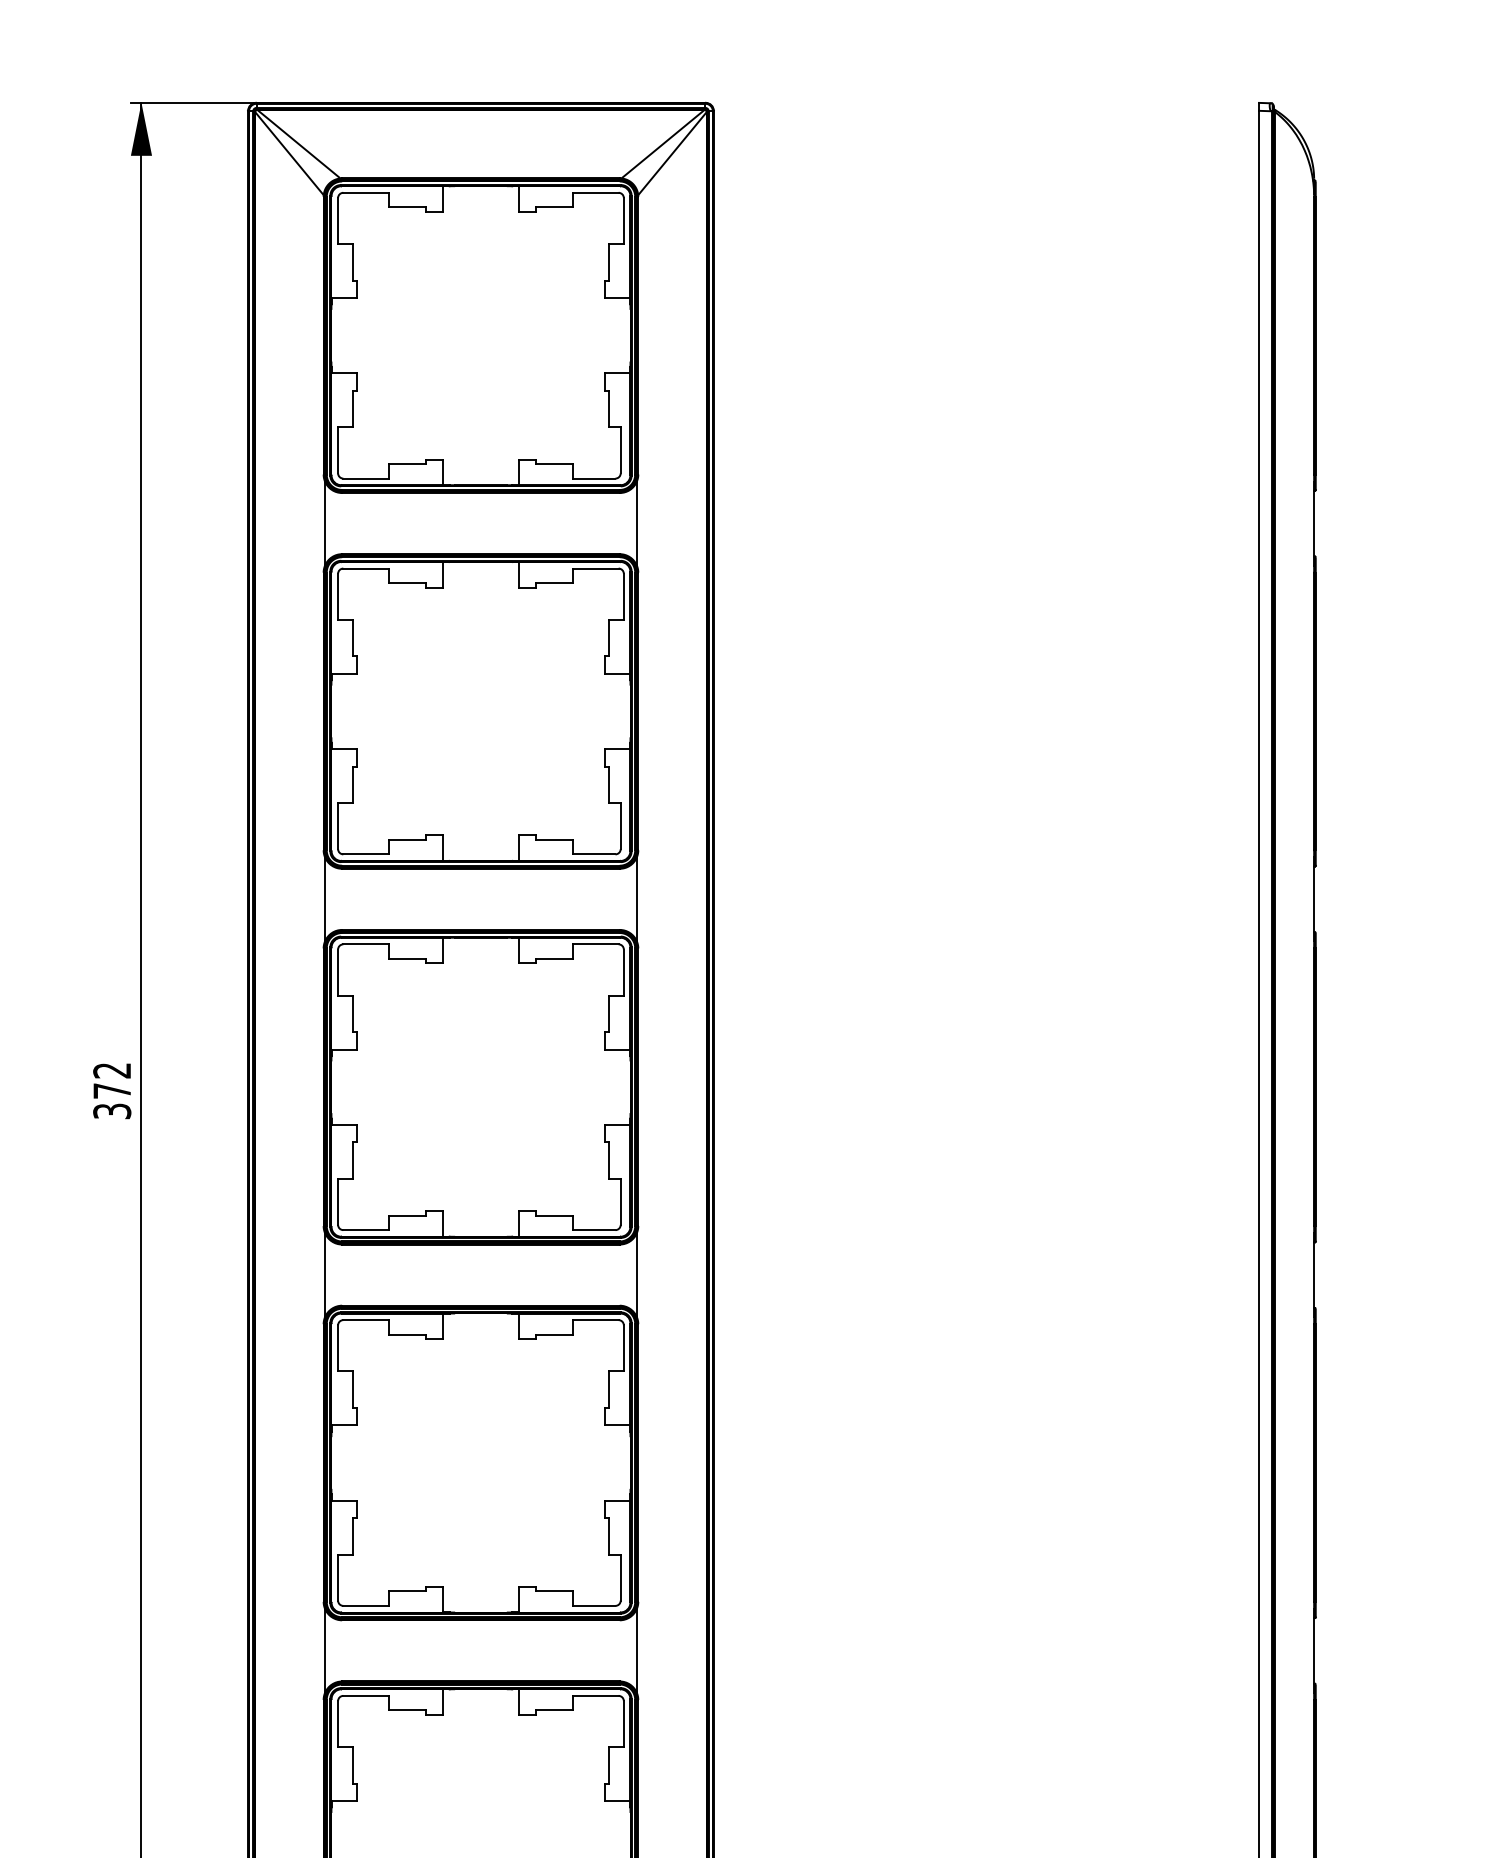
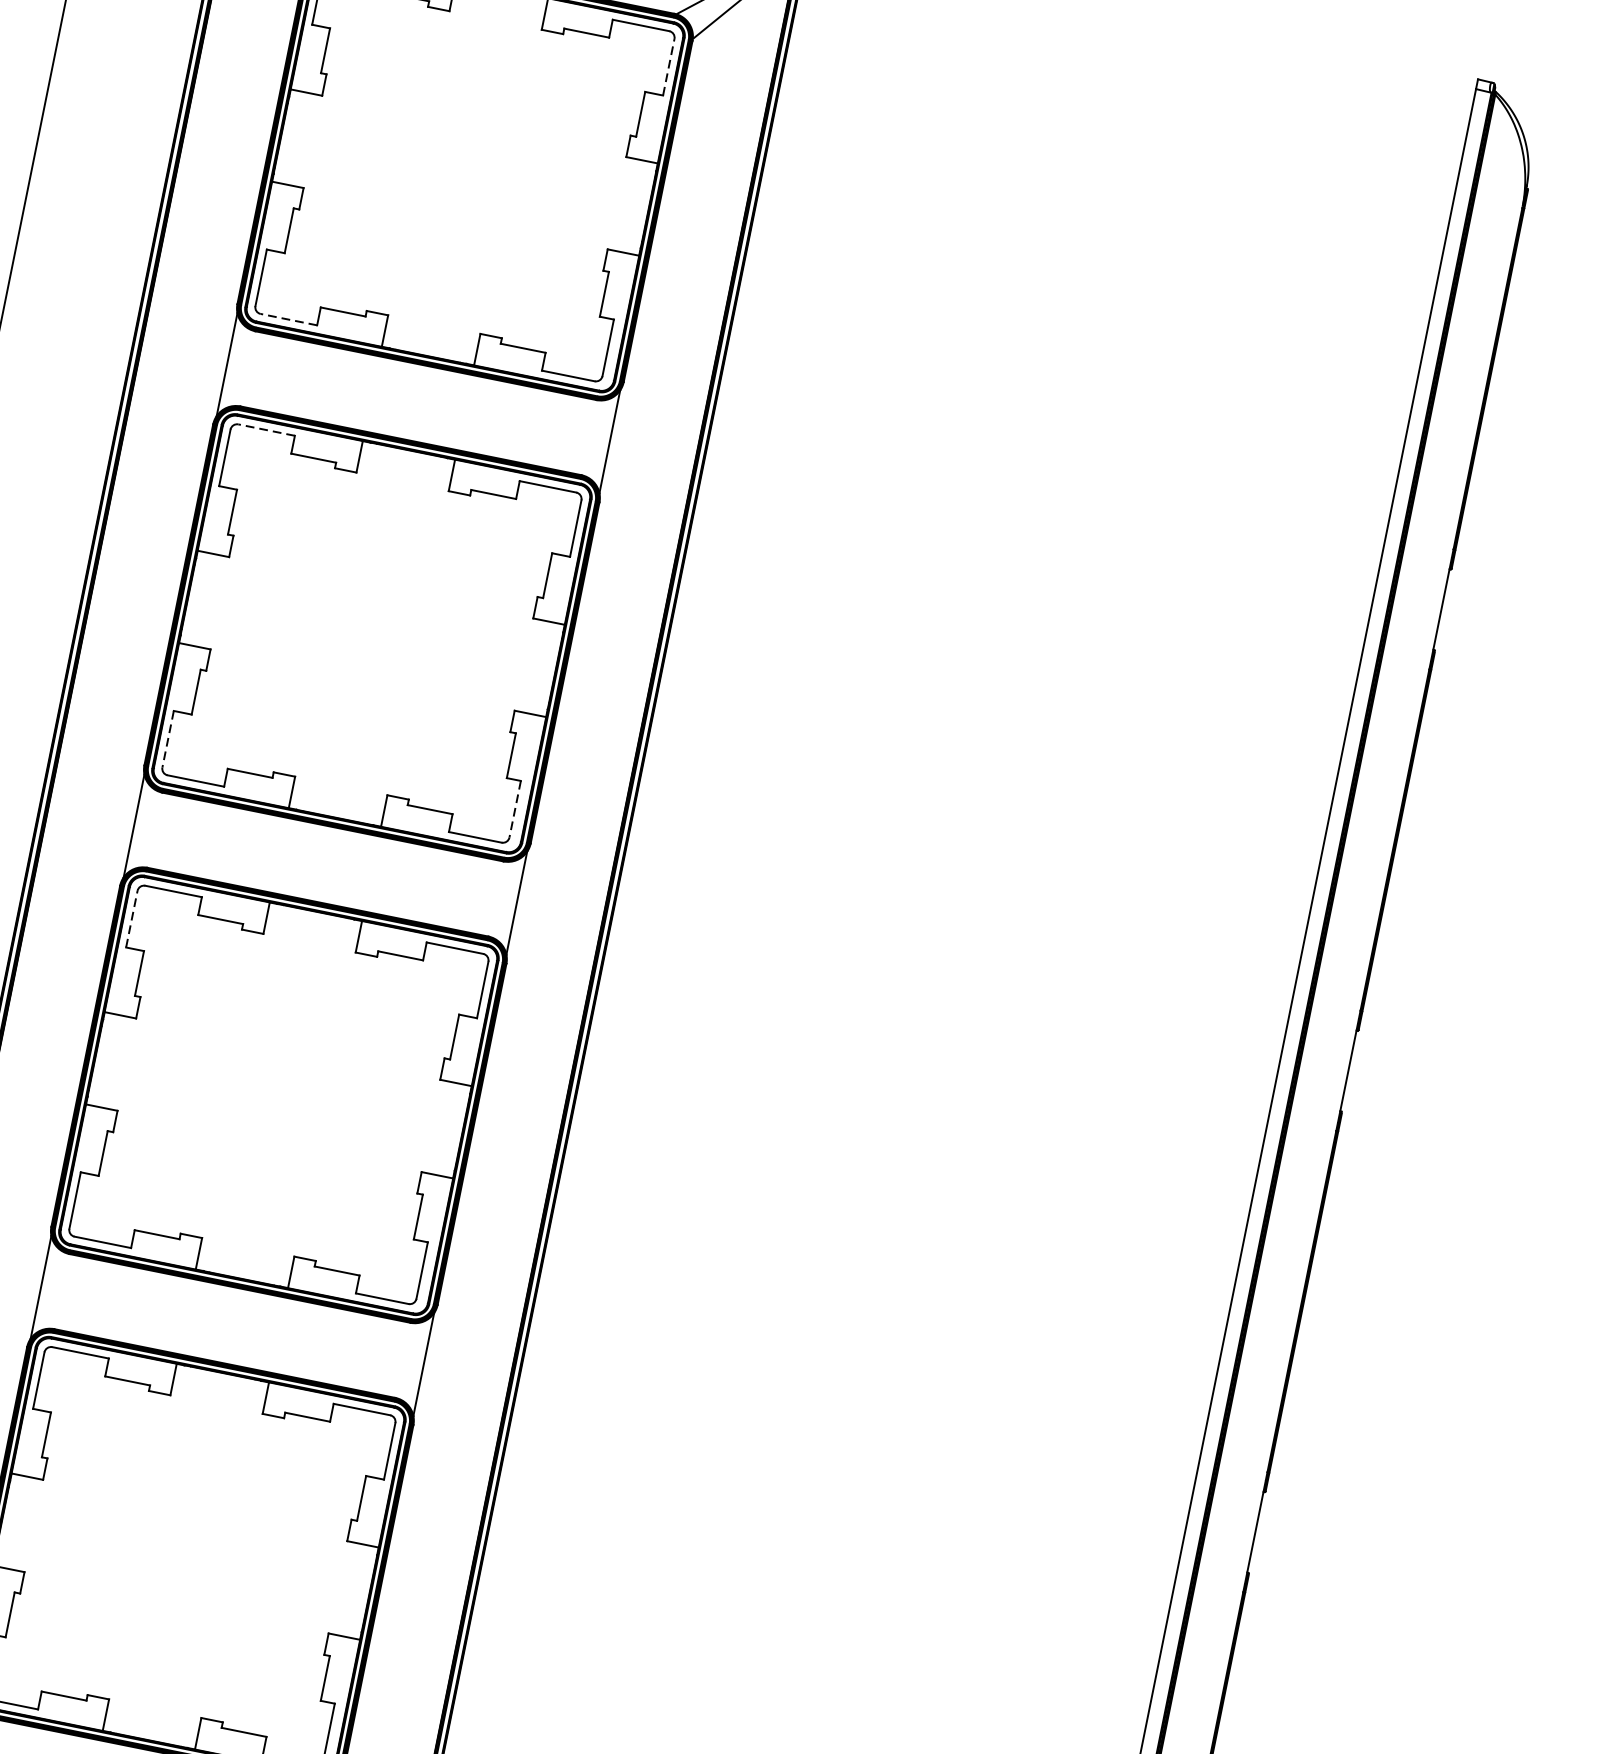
line: (623, 220) -> (668, 66), solid -> dashed
line: (365, 478) -> (287, 319), solid -> dashed
line: (365, 568) -> (265, 429), solid -> dashed
line: (338, 826) -> (168, 739), solid -> dashed
line: (620, 826) -> (514, 809), solid -> dashed
line: (338, 972) -> (132, 919), solid -> dashed

